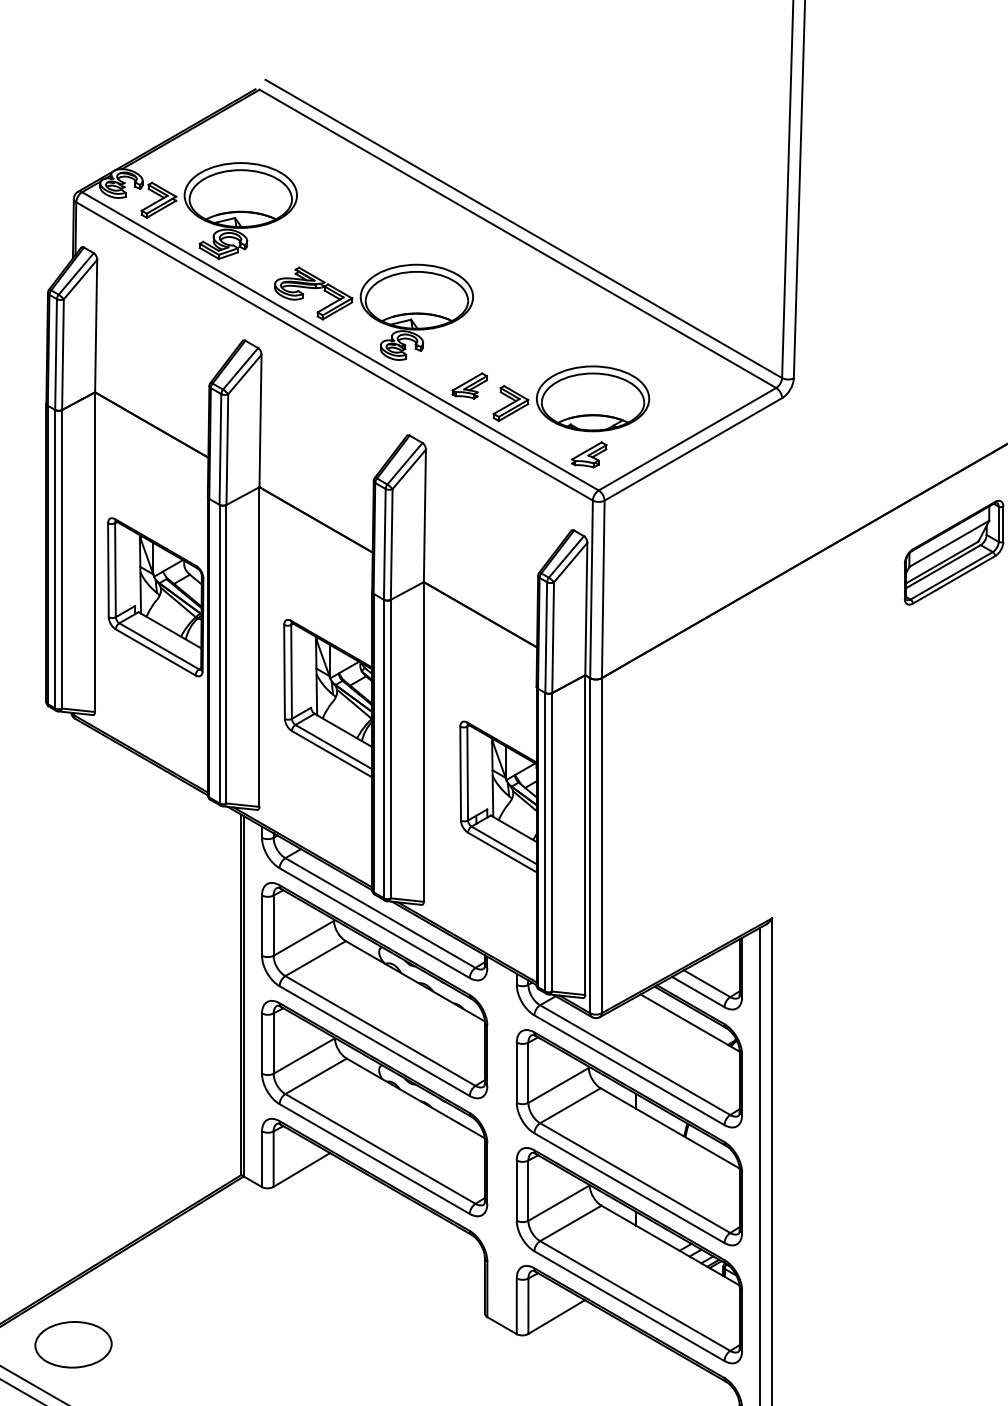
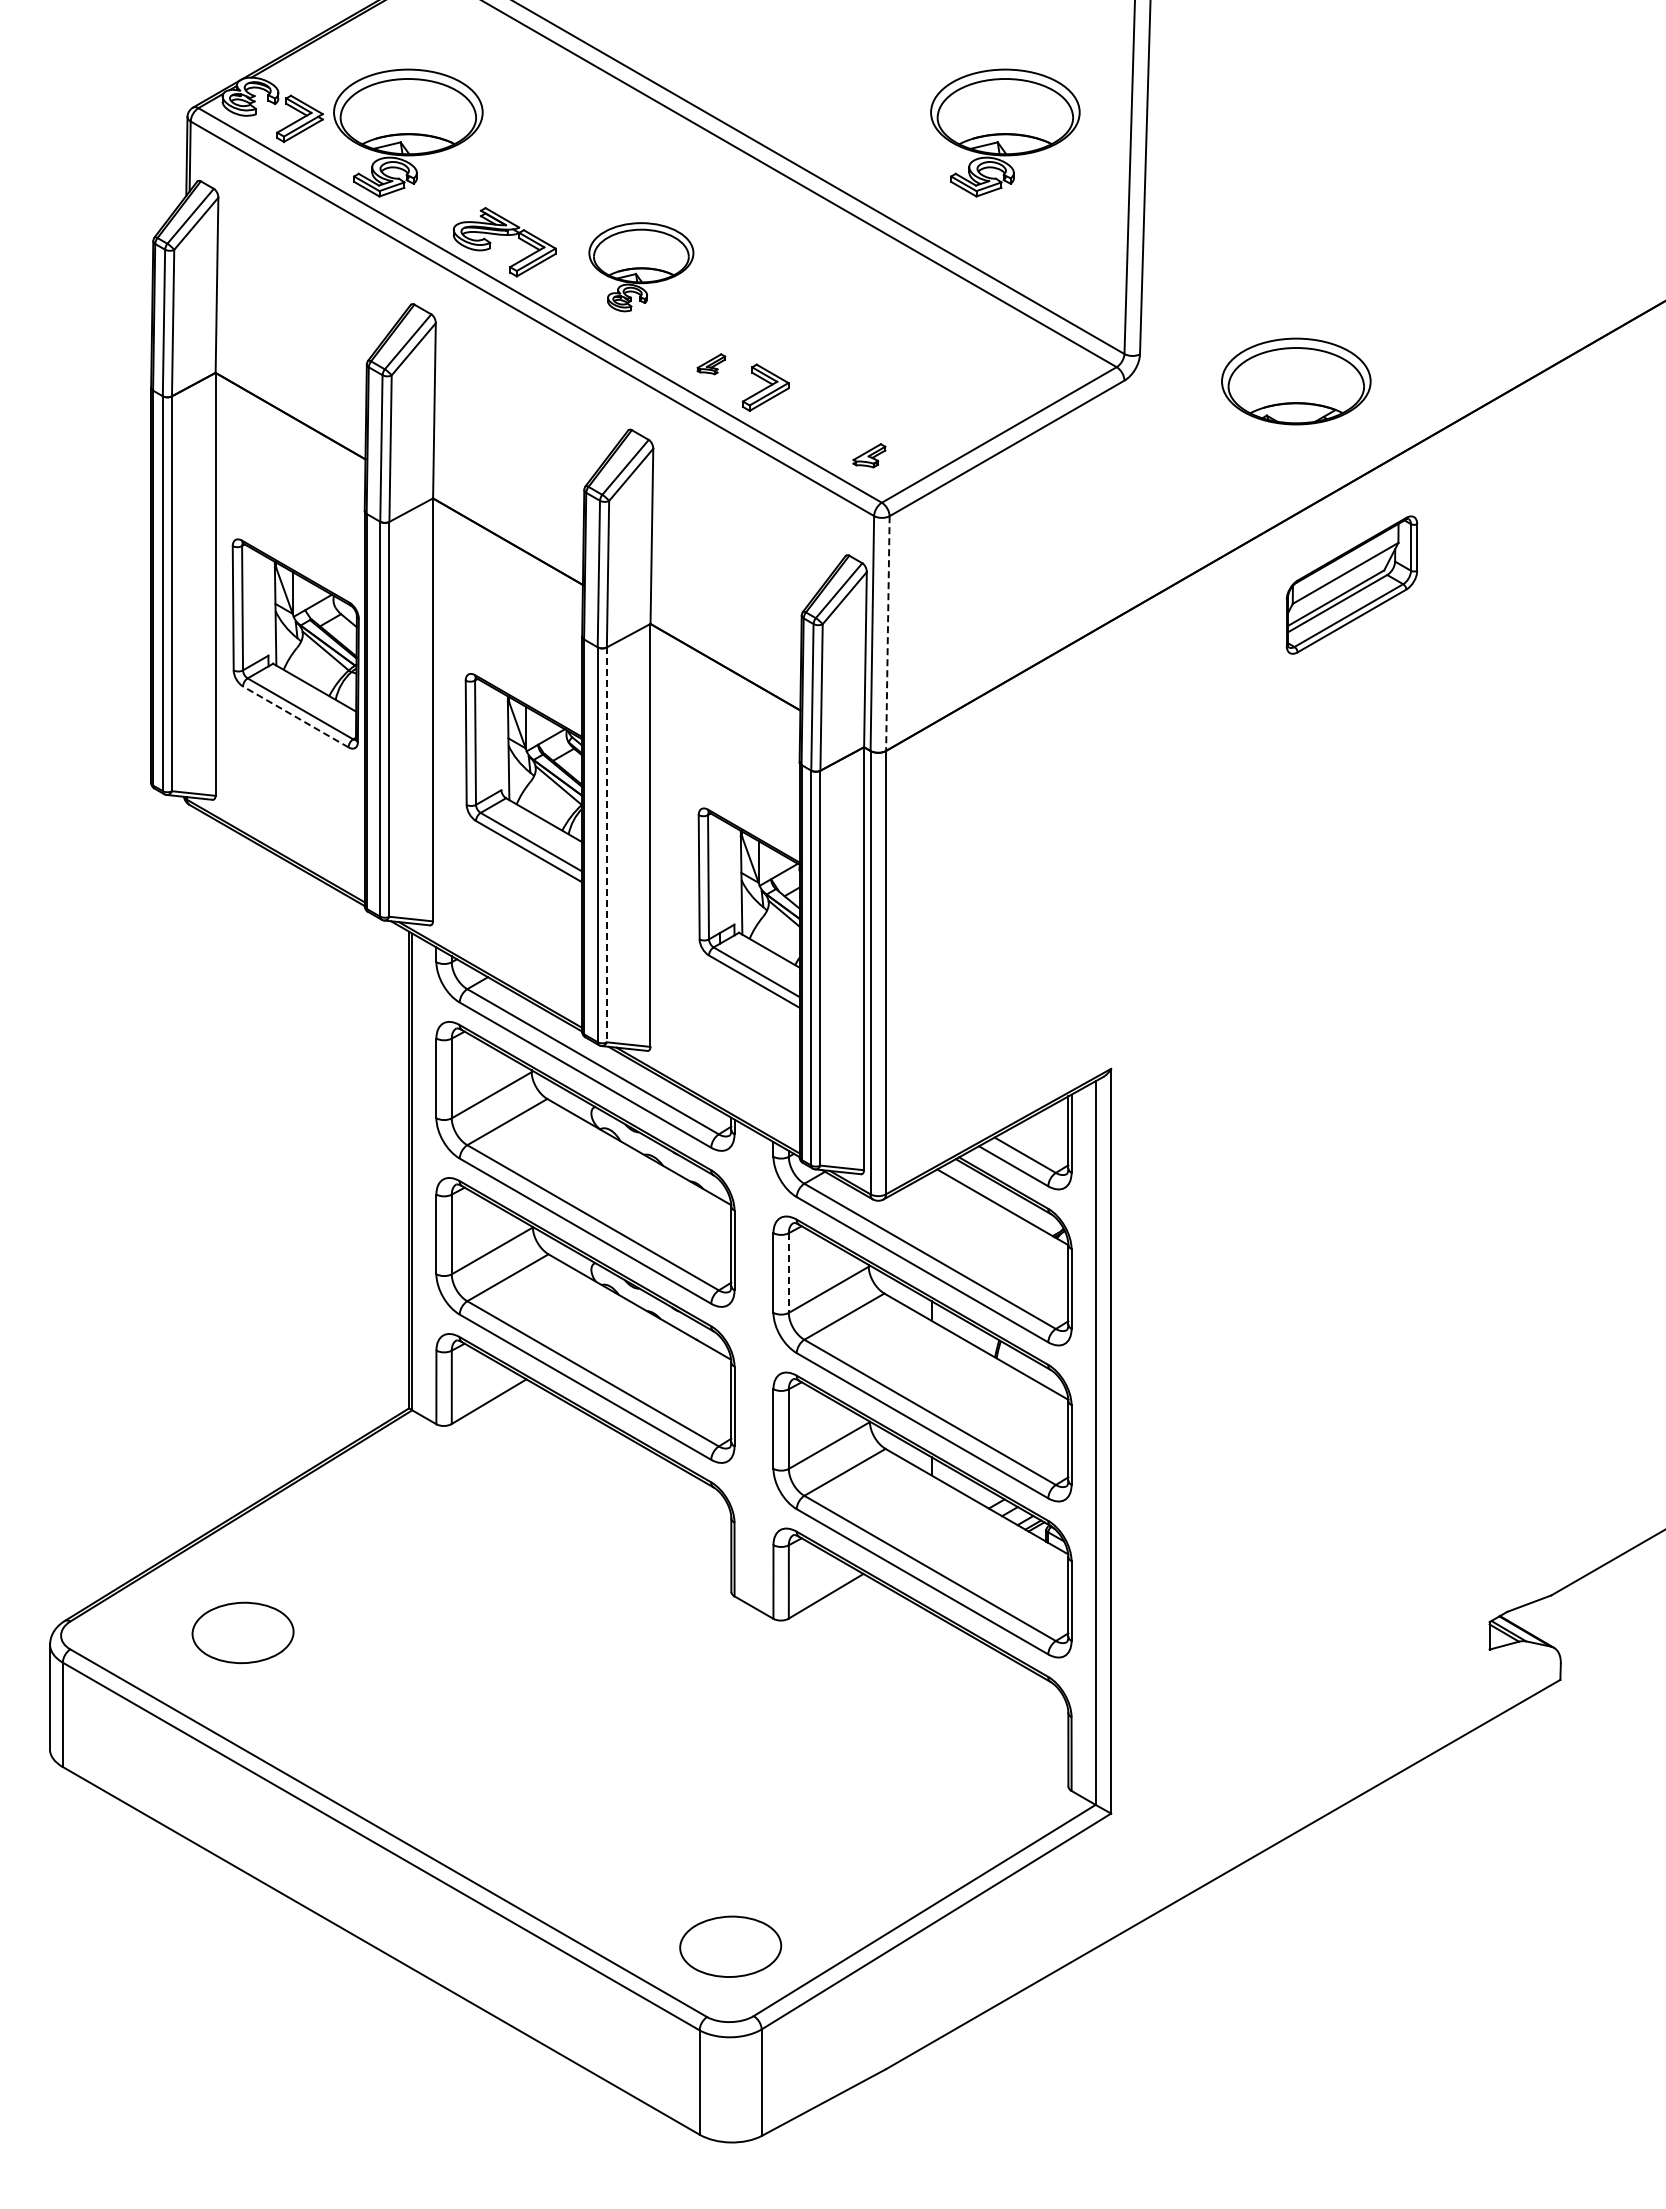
part: (692, 210) -> (1005, 132), added
part: (417, 312) -> (641, 267), size x0.7
part: (469, 385) -> (711, 363), size x0.6
part: (593, 398) -> (1296, 381), moved
part: (589, 454) -> (869, 455), size x0.7
line: (602, 590) -> (887, 634), solid -> dashed
line: (155, 652) -> (295, 716), solid -> dashed
line: (390, 749) -> (606, 845), solid -> dashed
line: (528, 1073) -> (788, 1273), solid -> dashed
part: (73, 1344) -> (242, 1632), moved

